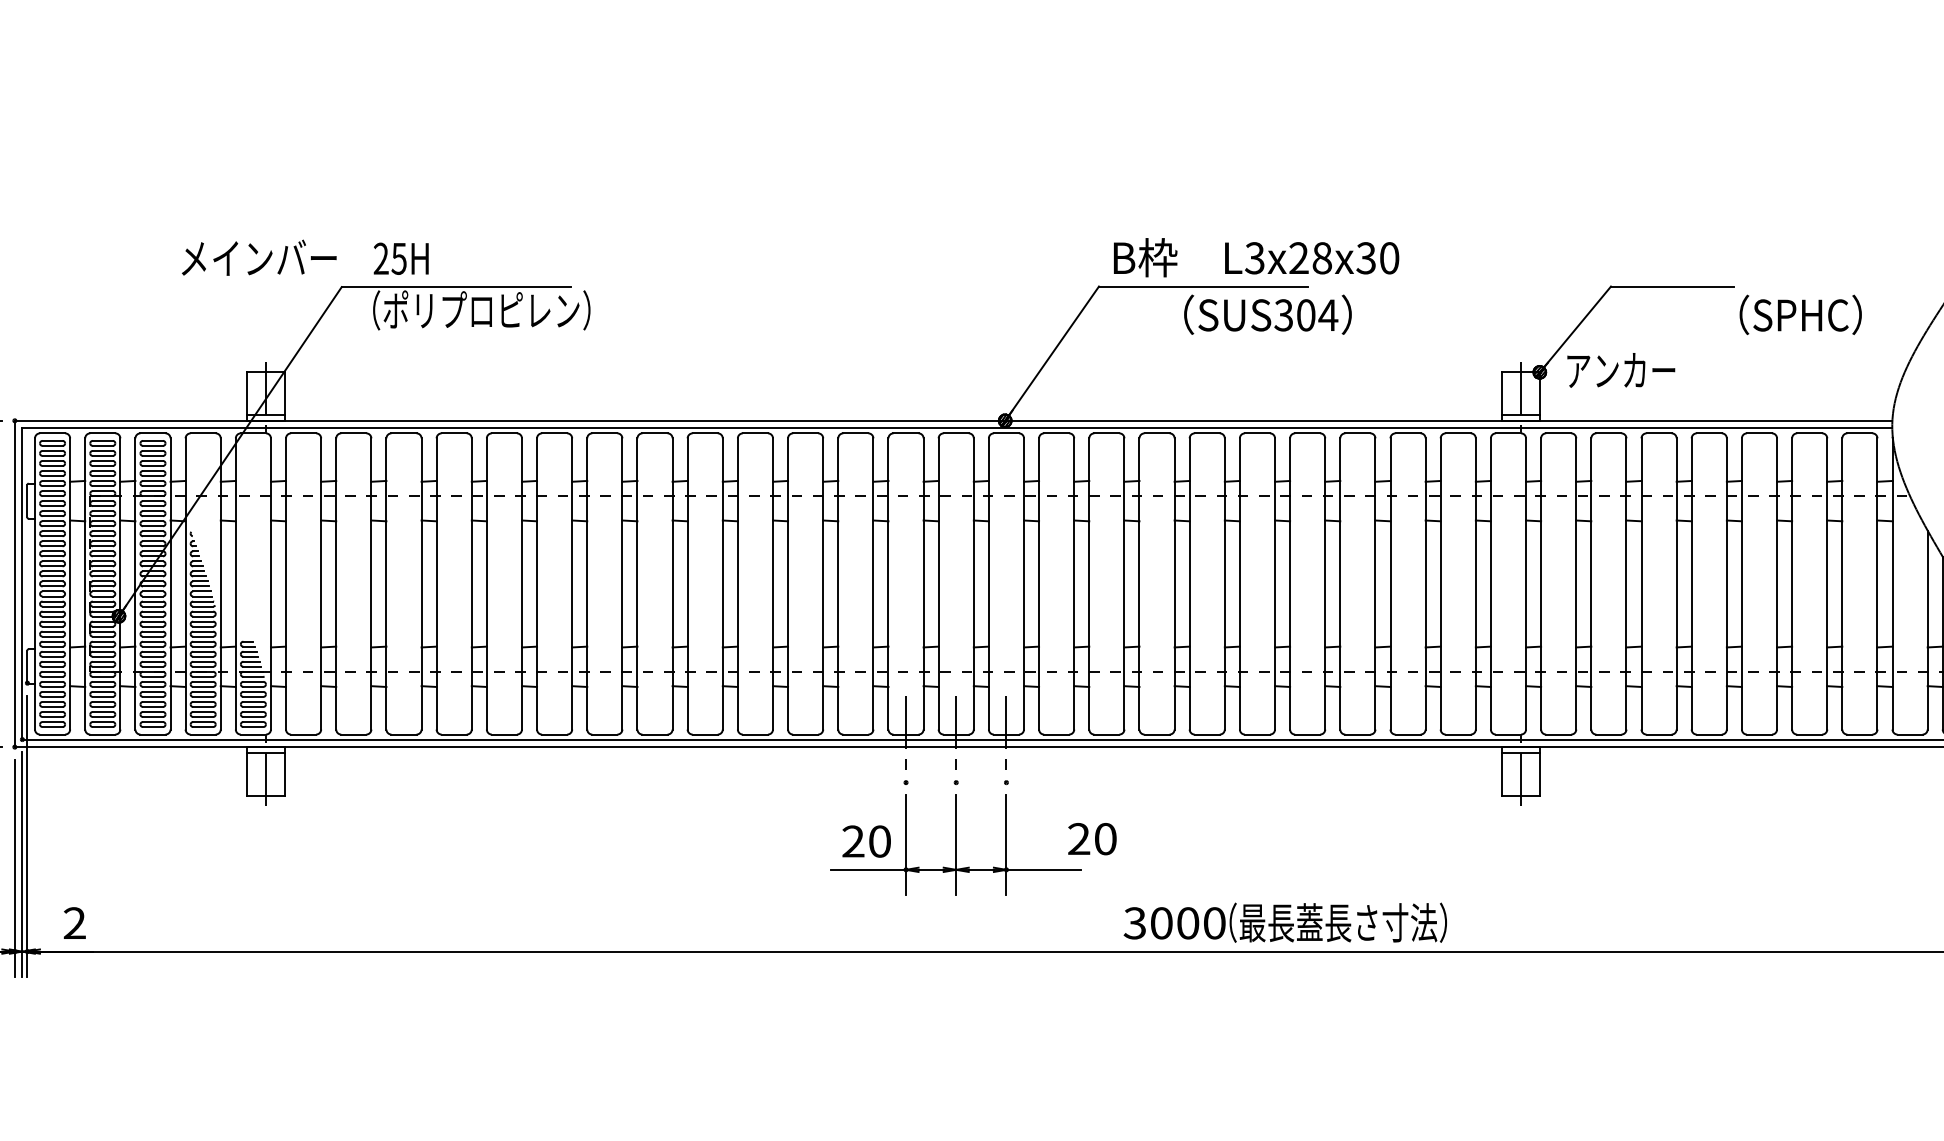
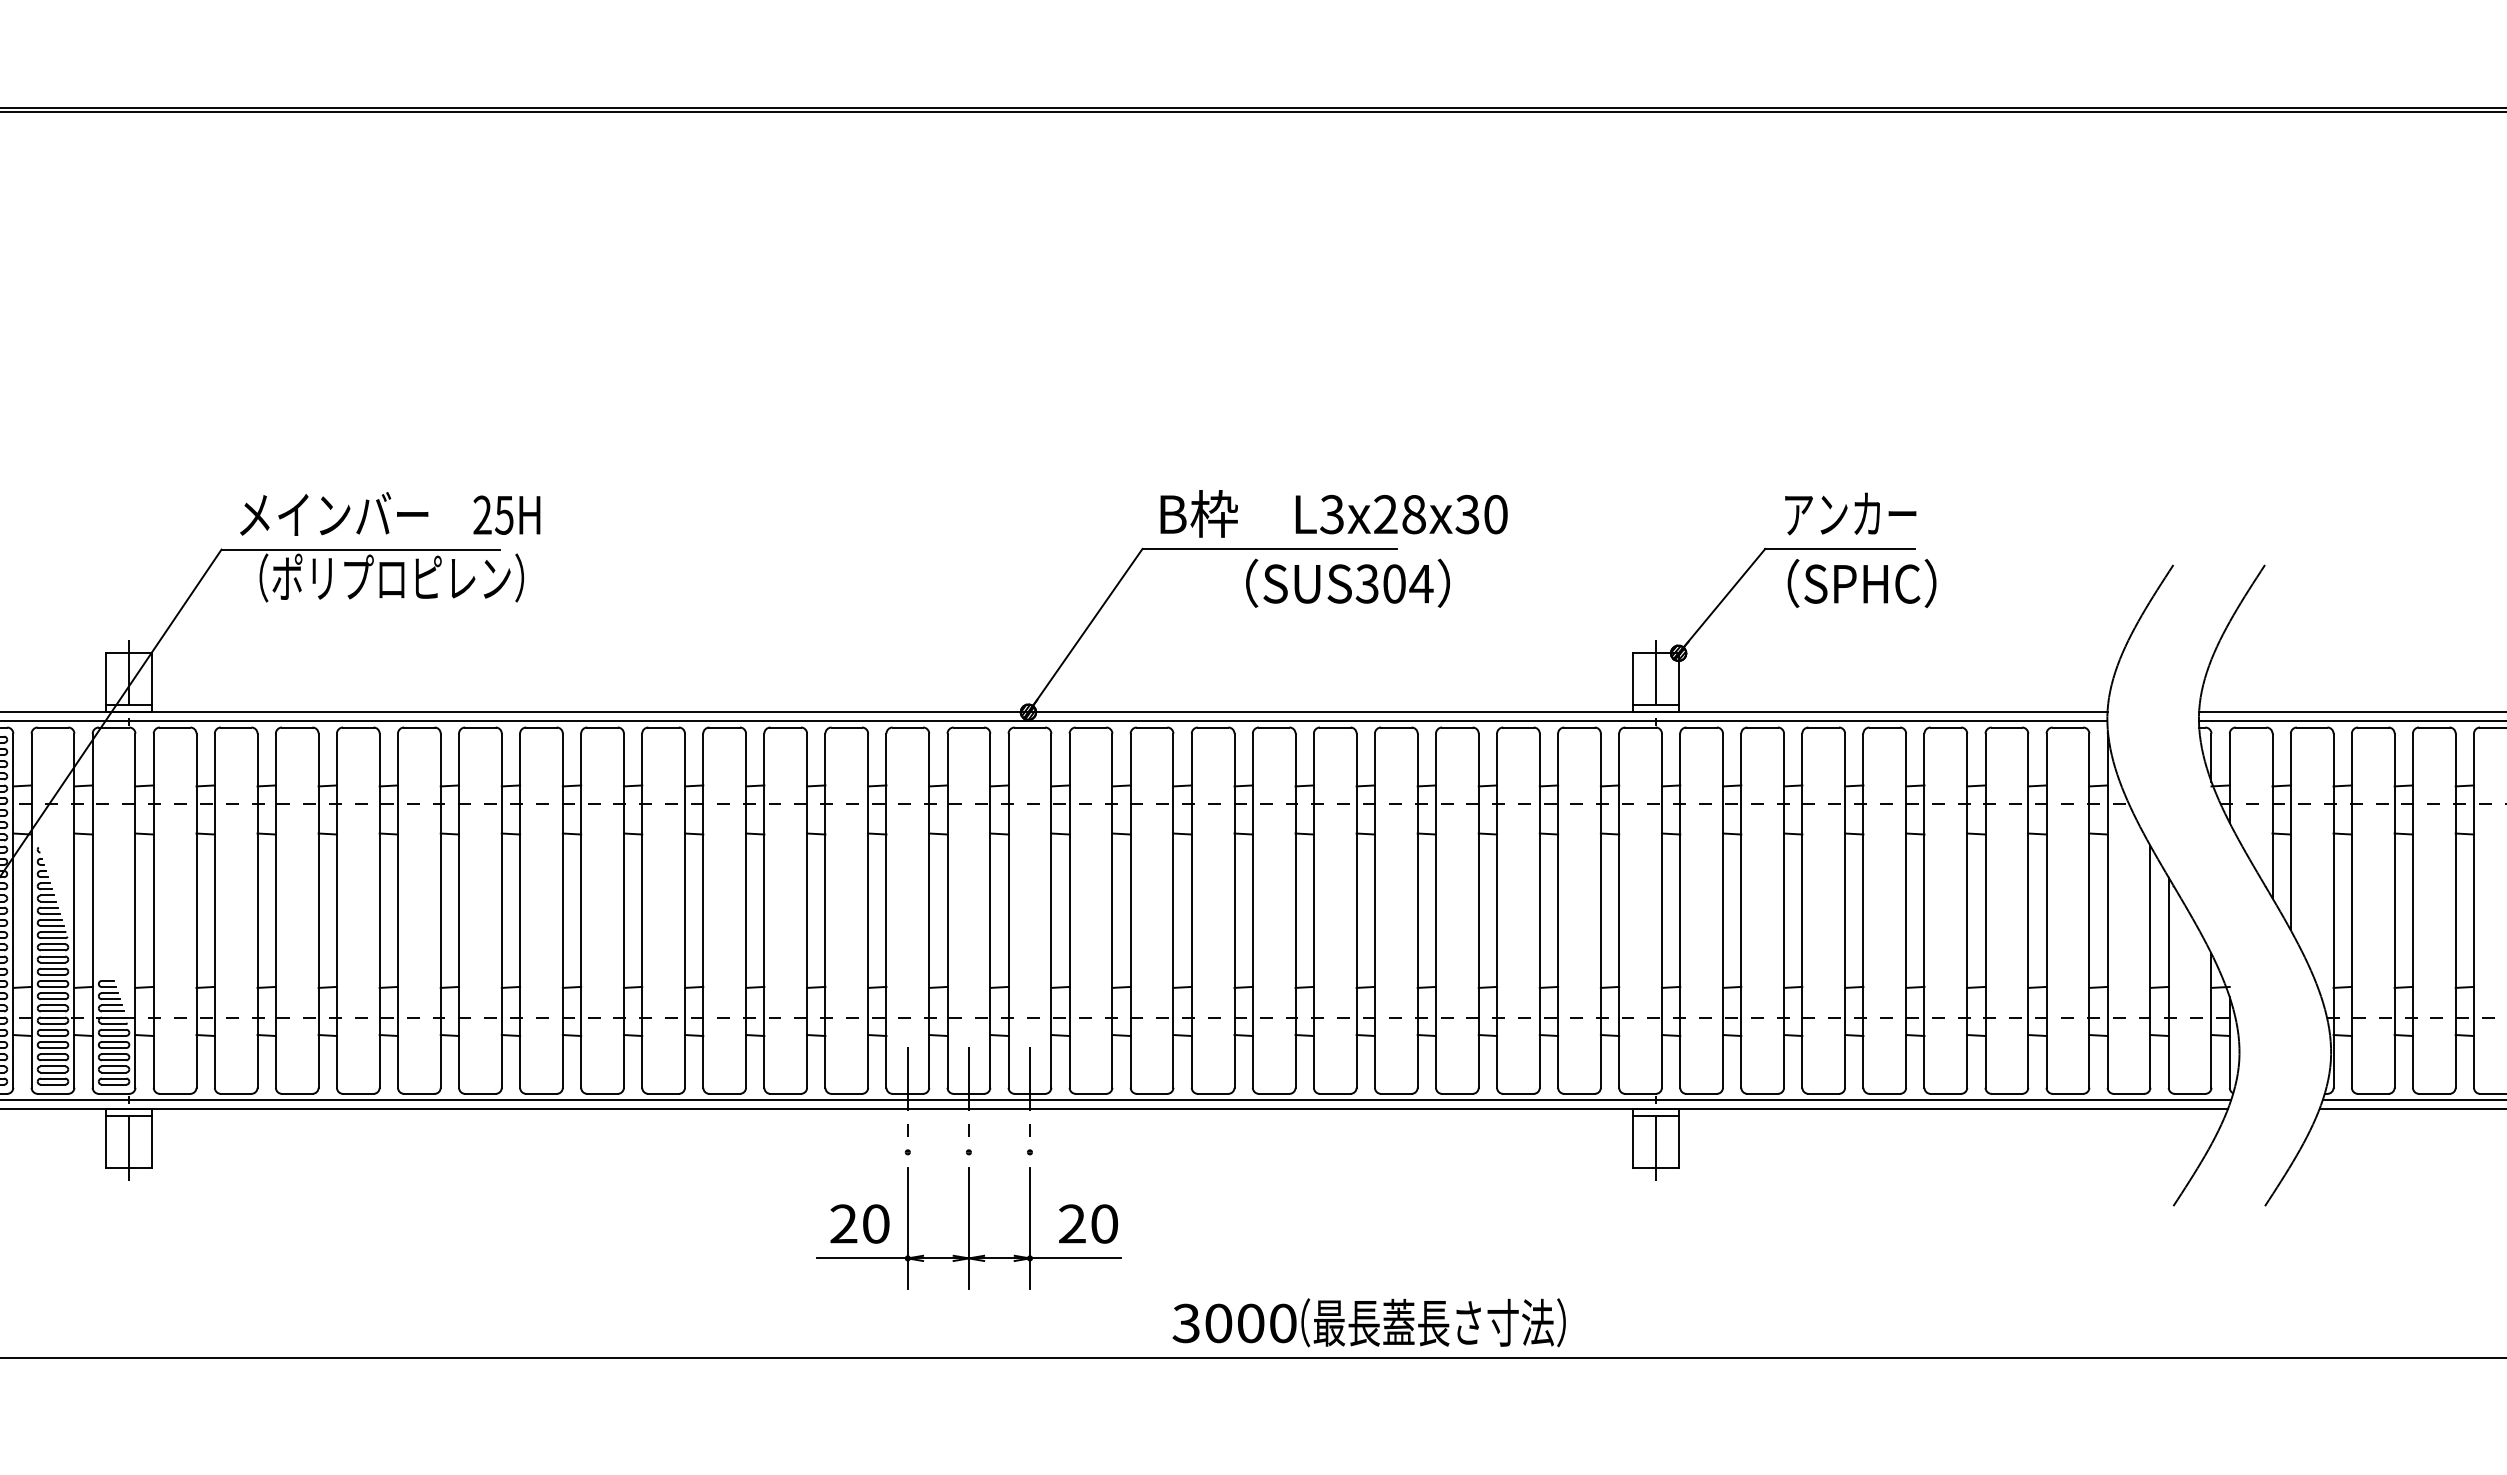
text: (305, 257) -> (390, 513), moved
text: (1800, 314) -> (1861, 583), moved
text: (1621, 370) -> (1850, 513), moved
text: (1092, 838) -> (1088, 1223), moved

